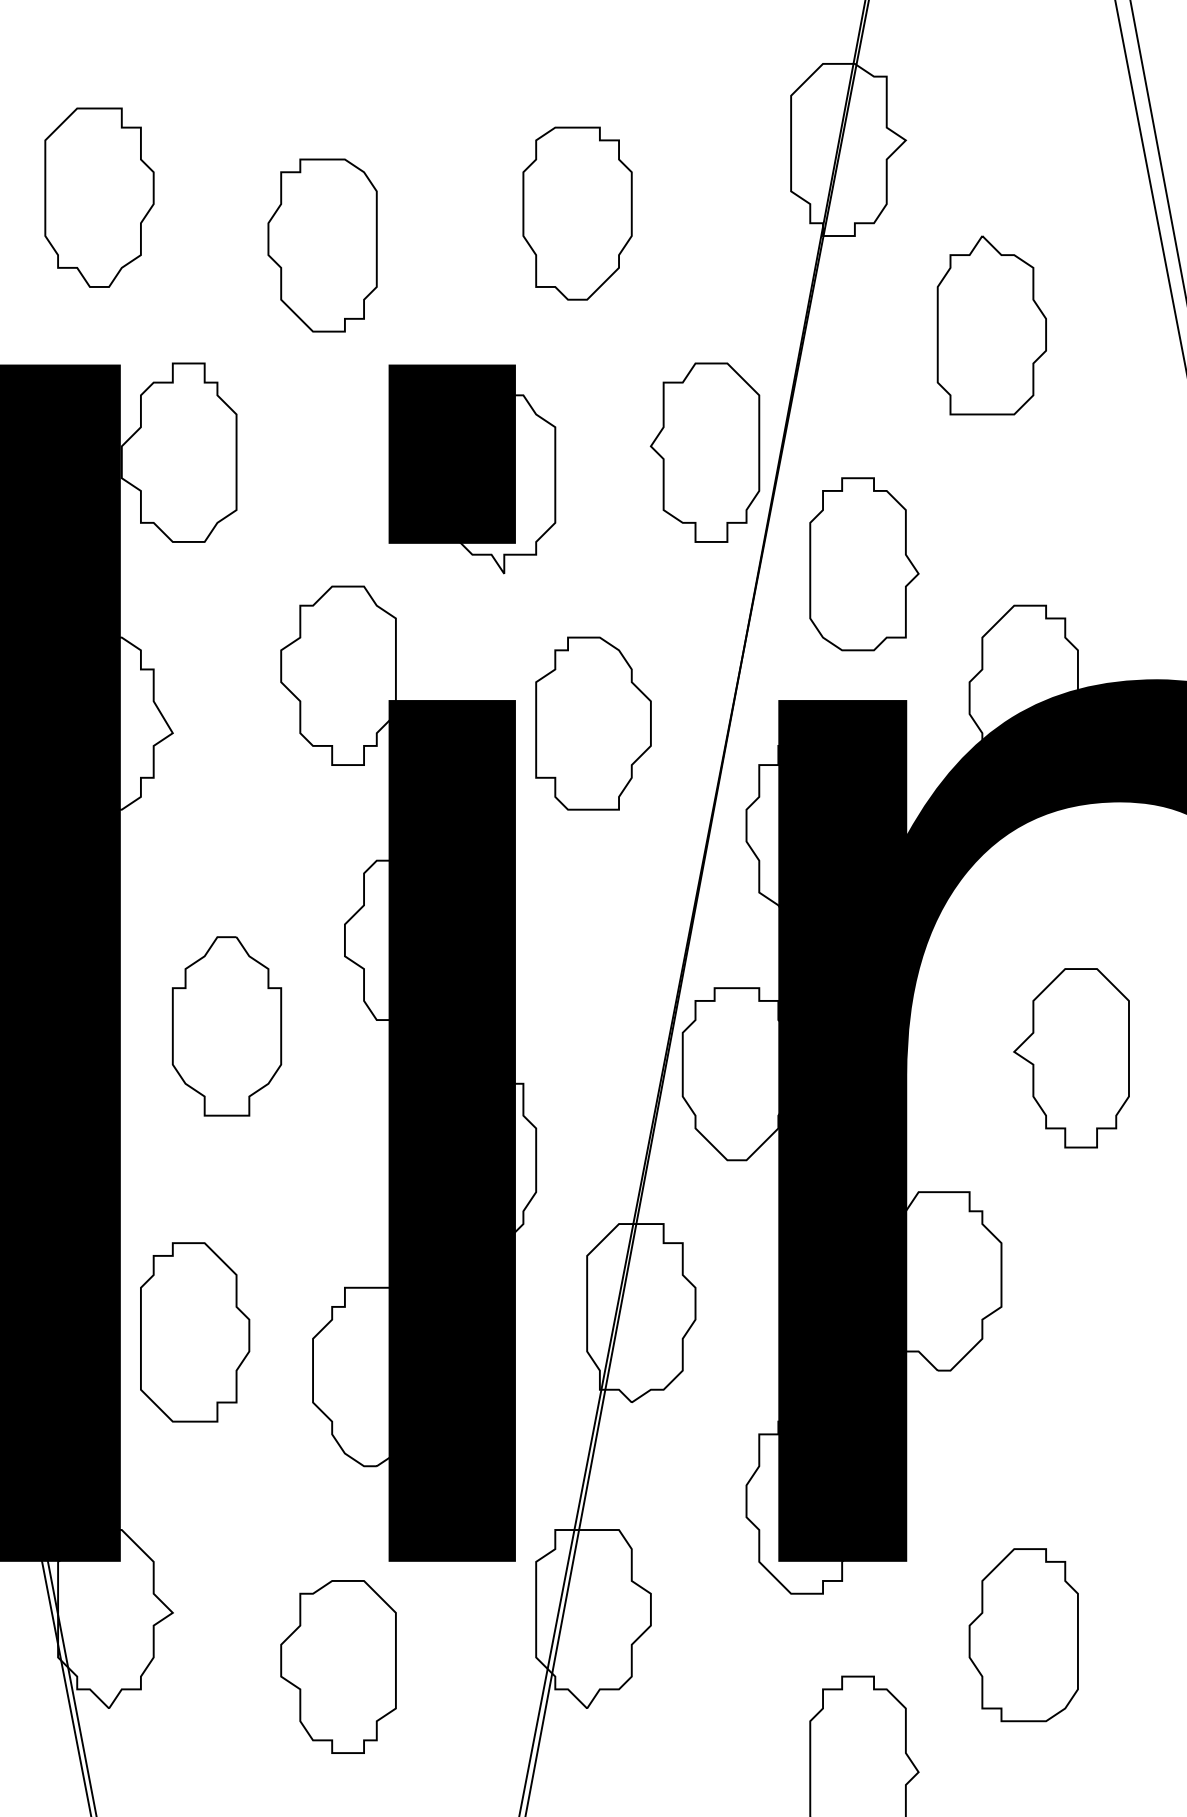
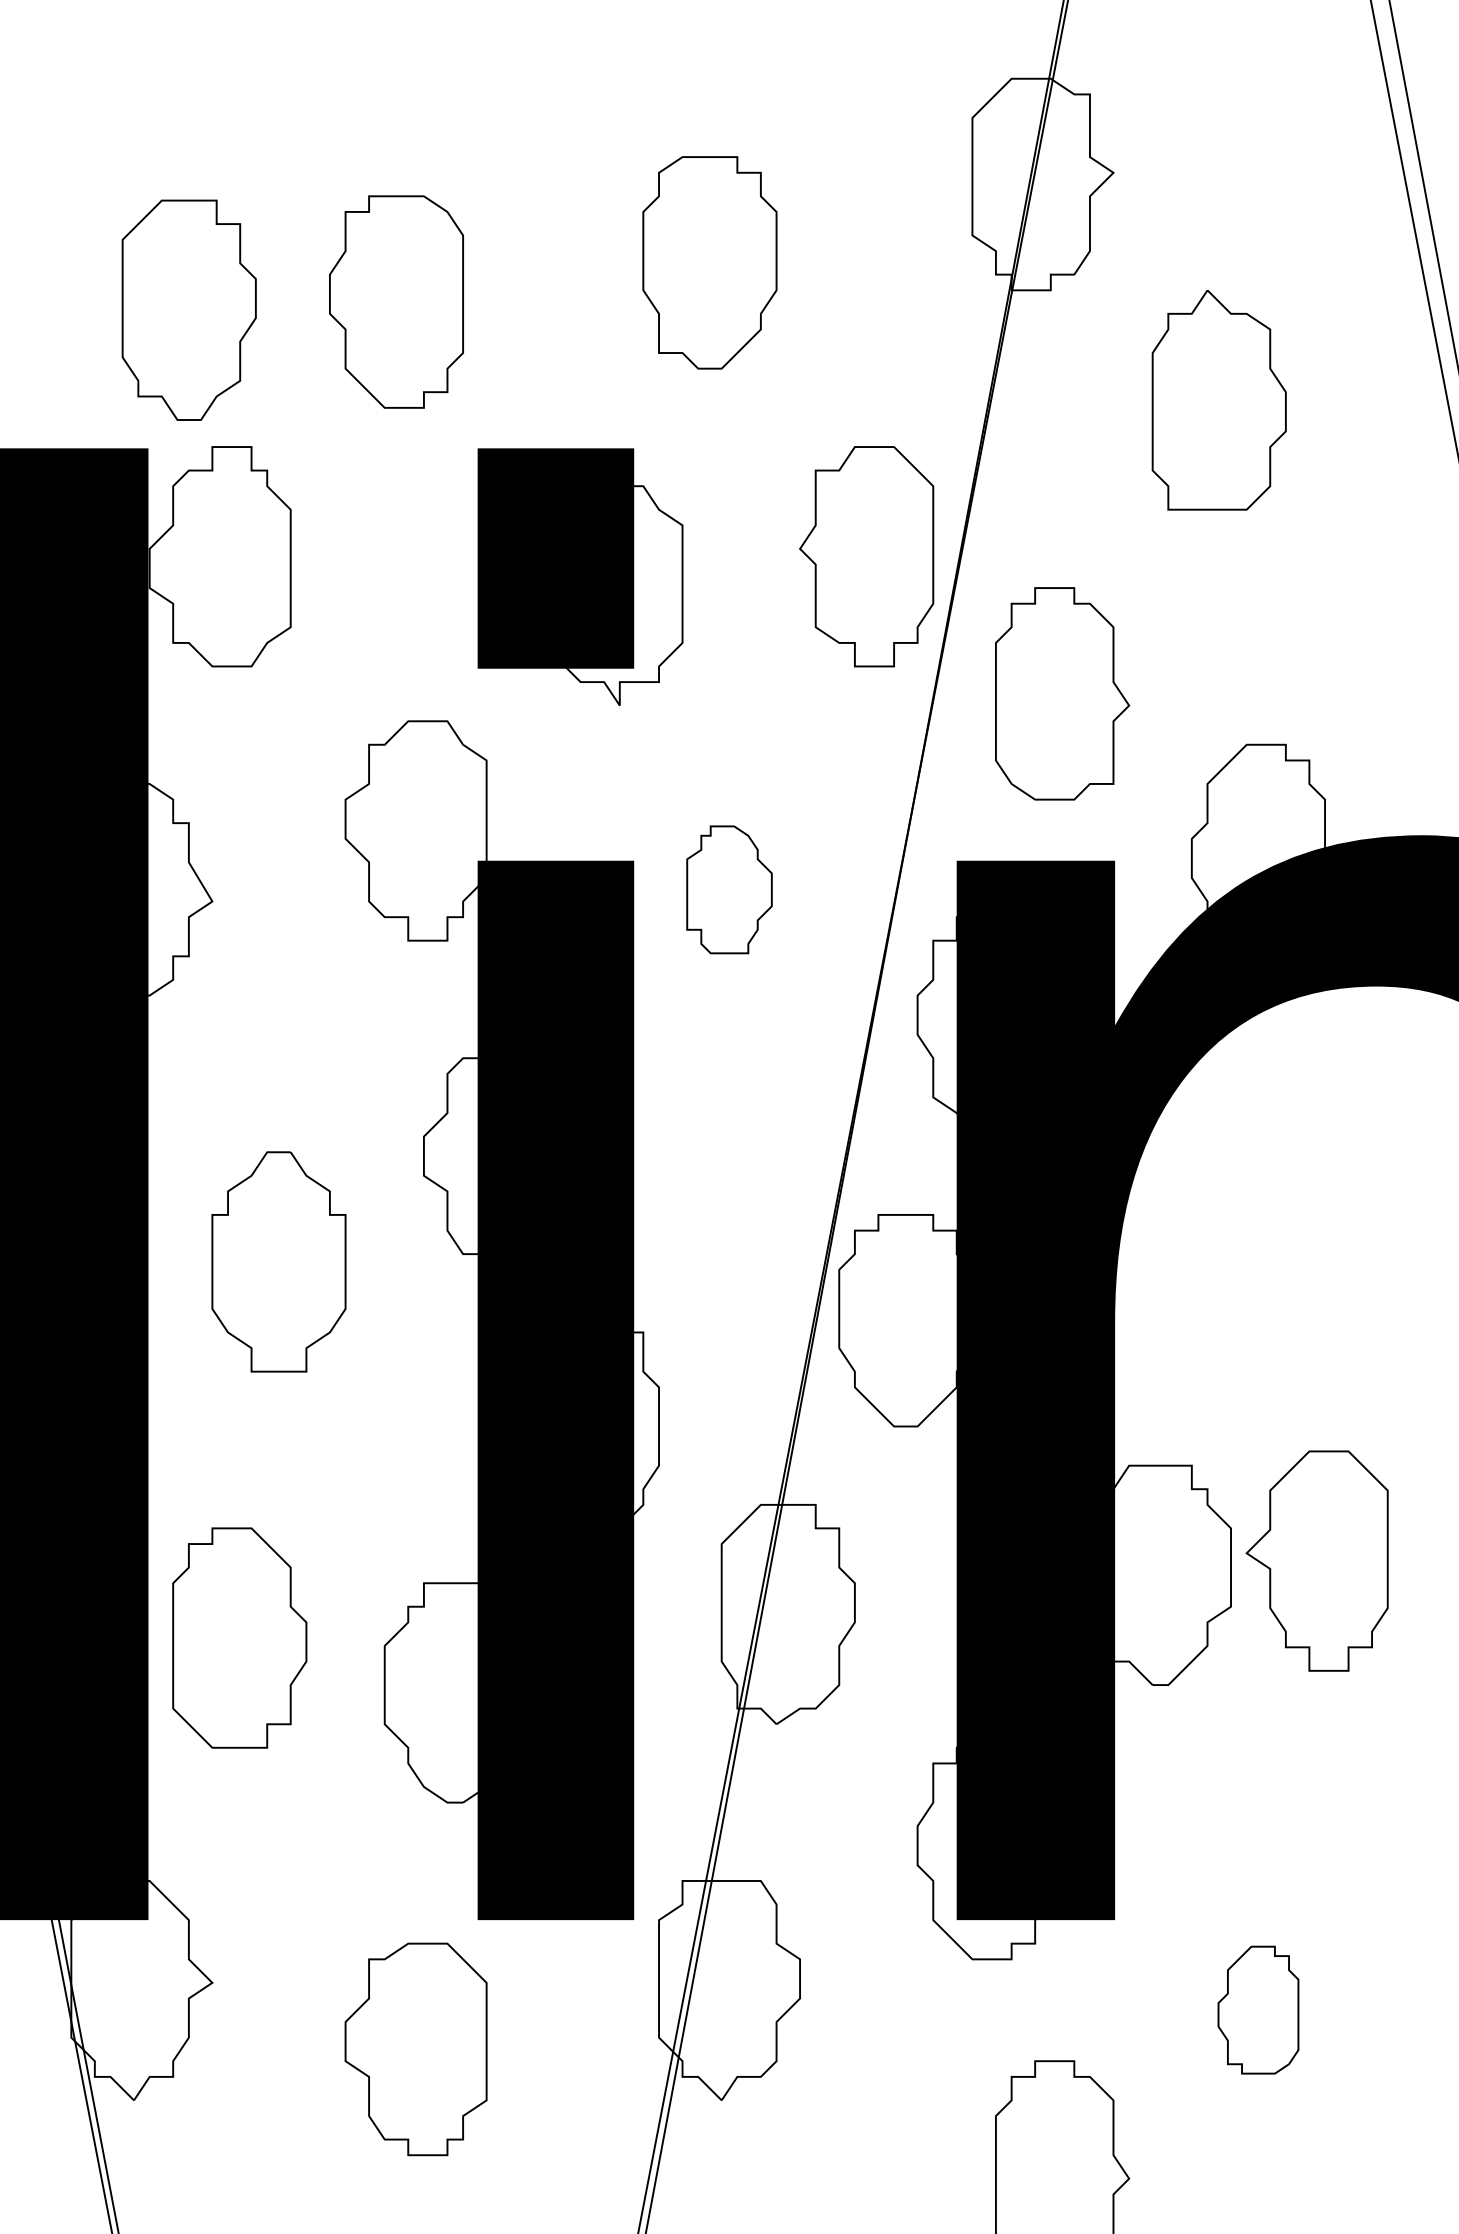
part: (98, 197) -> (188, 309), moved
part: (593, 723) -> (729, 889), size x0.6
part: (1071, 1057) -> (1316, 1560), moved
part: (1023, 1634) -> (1258, 2009), size x0.6

